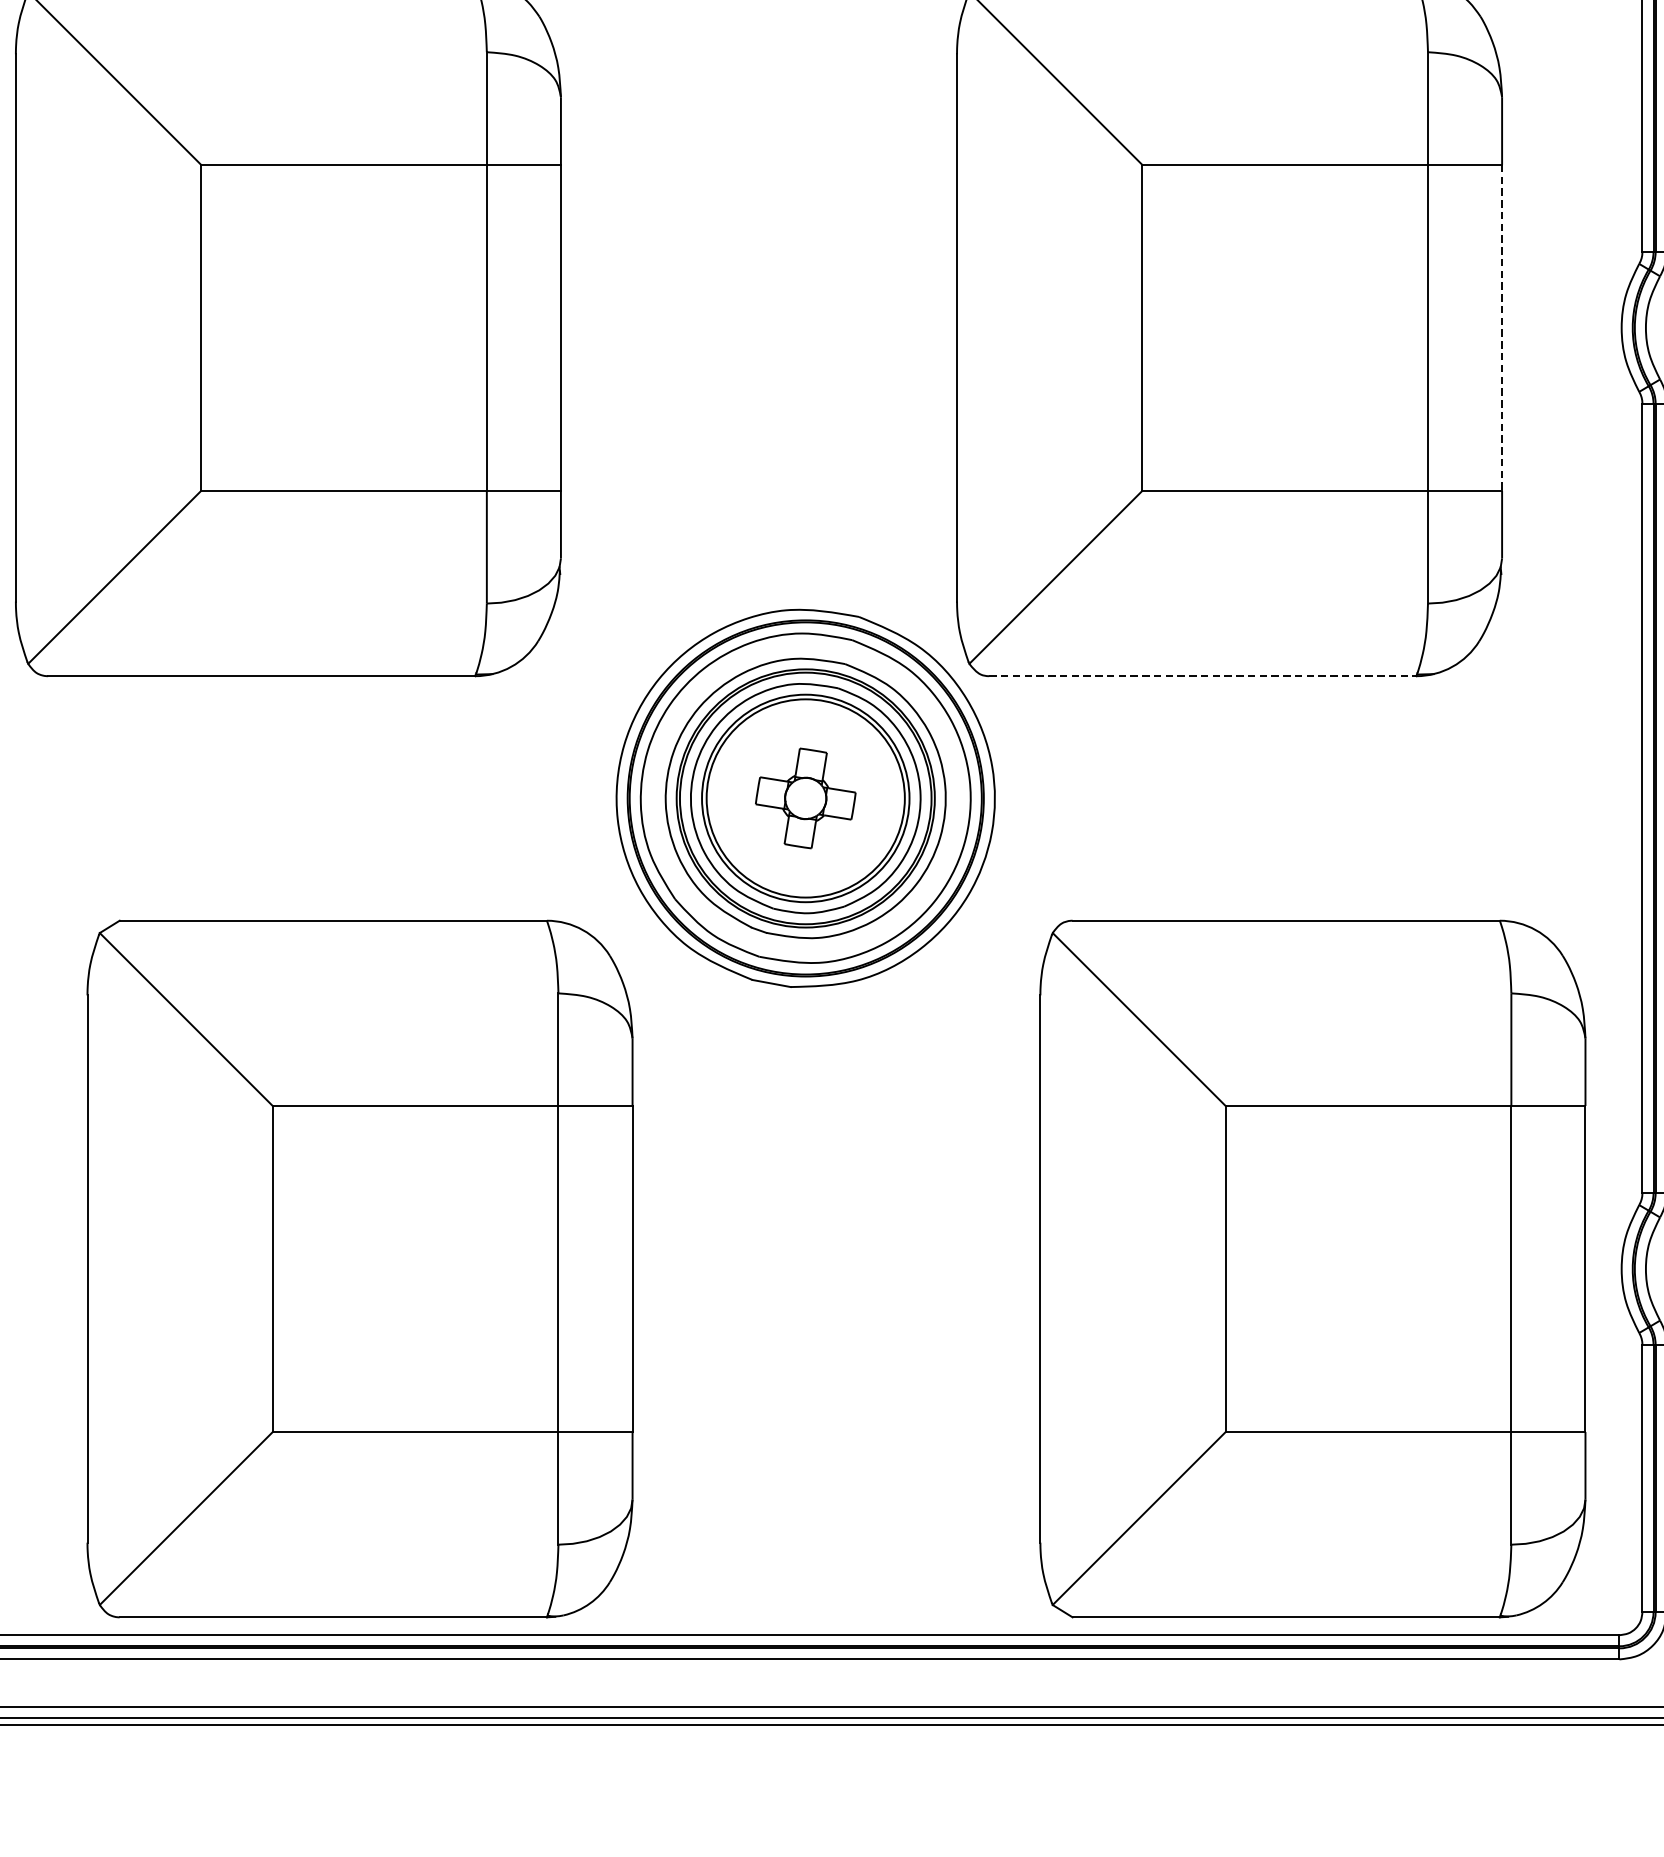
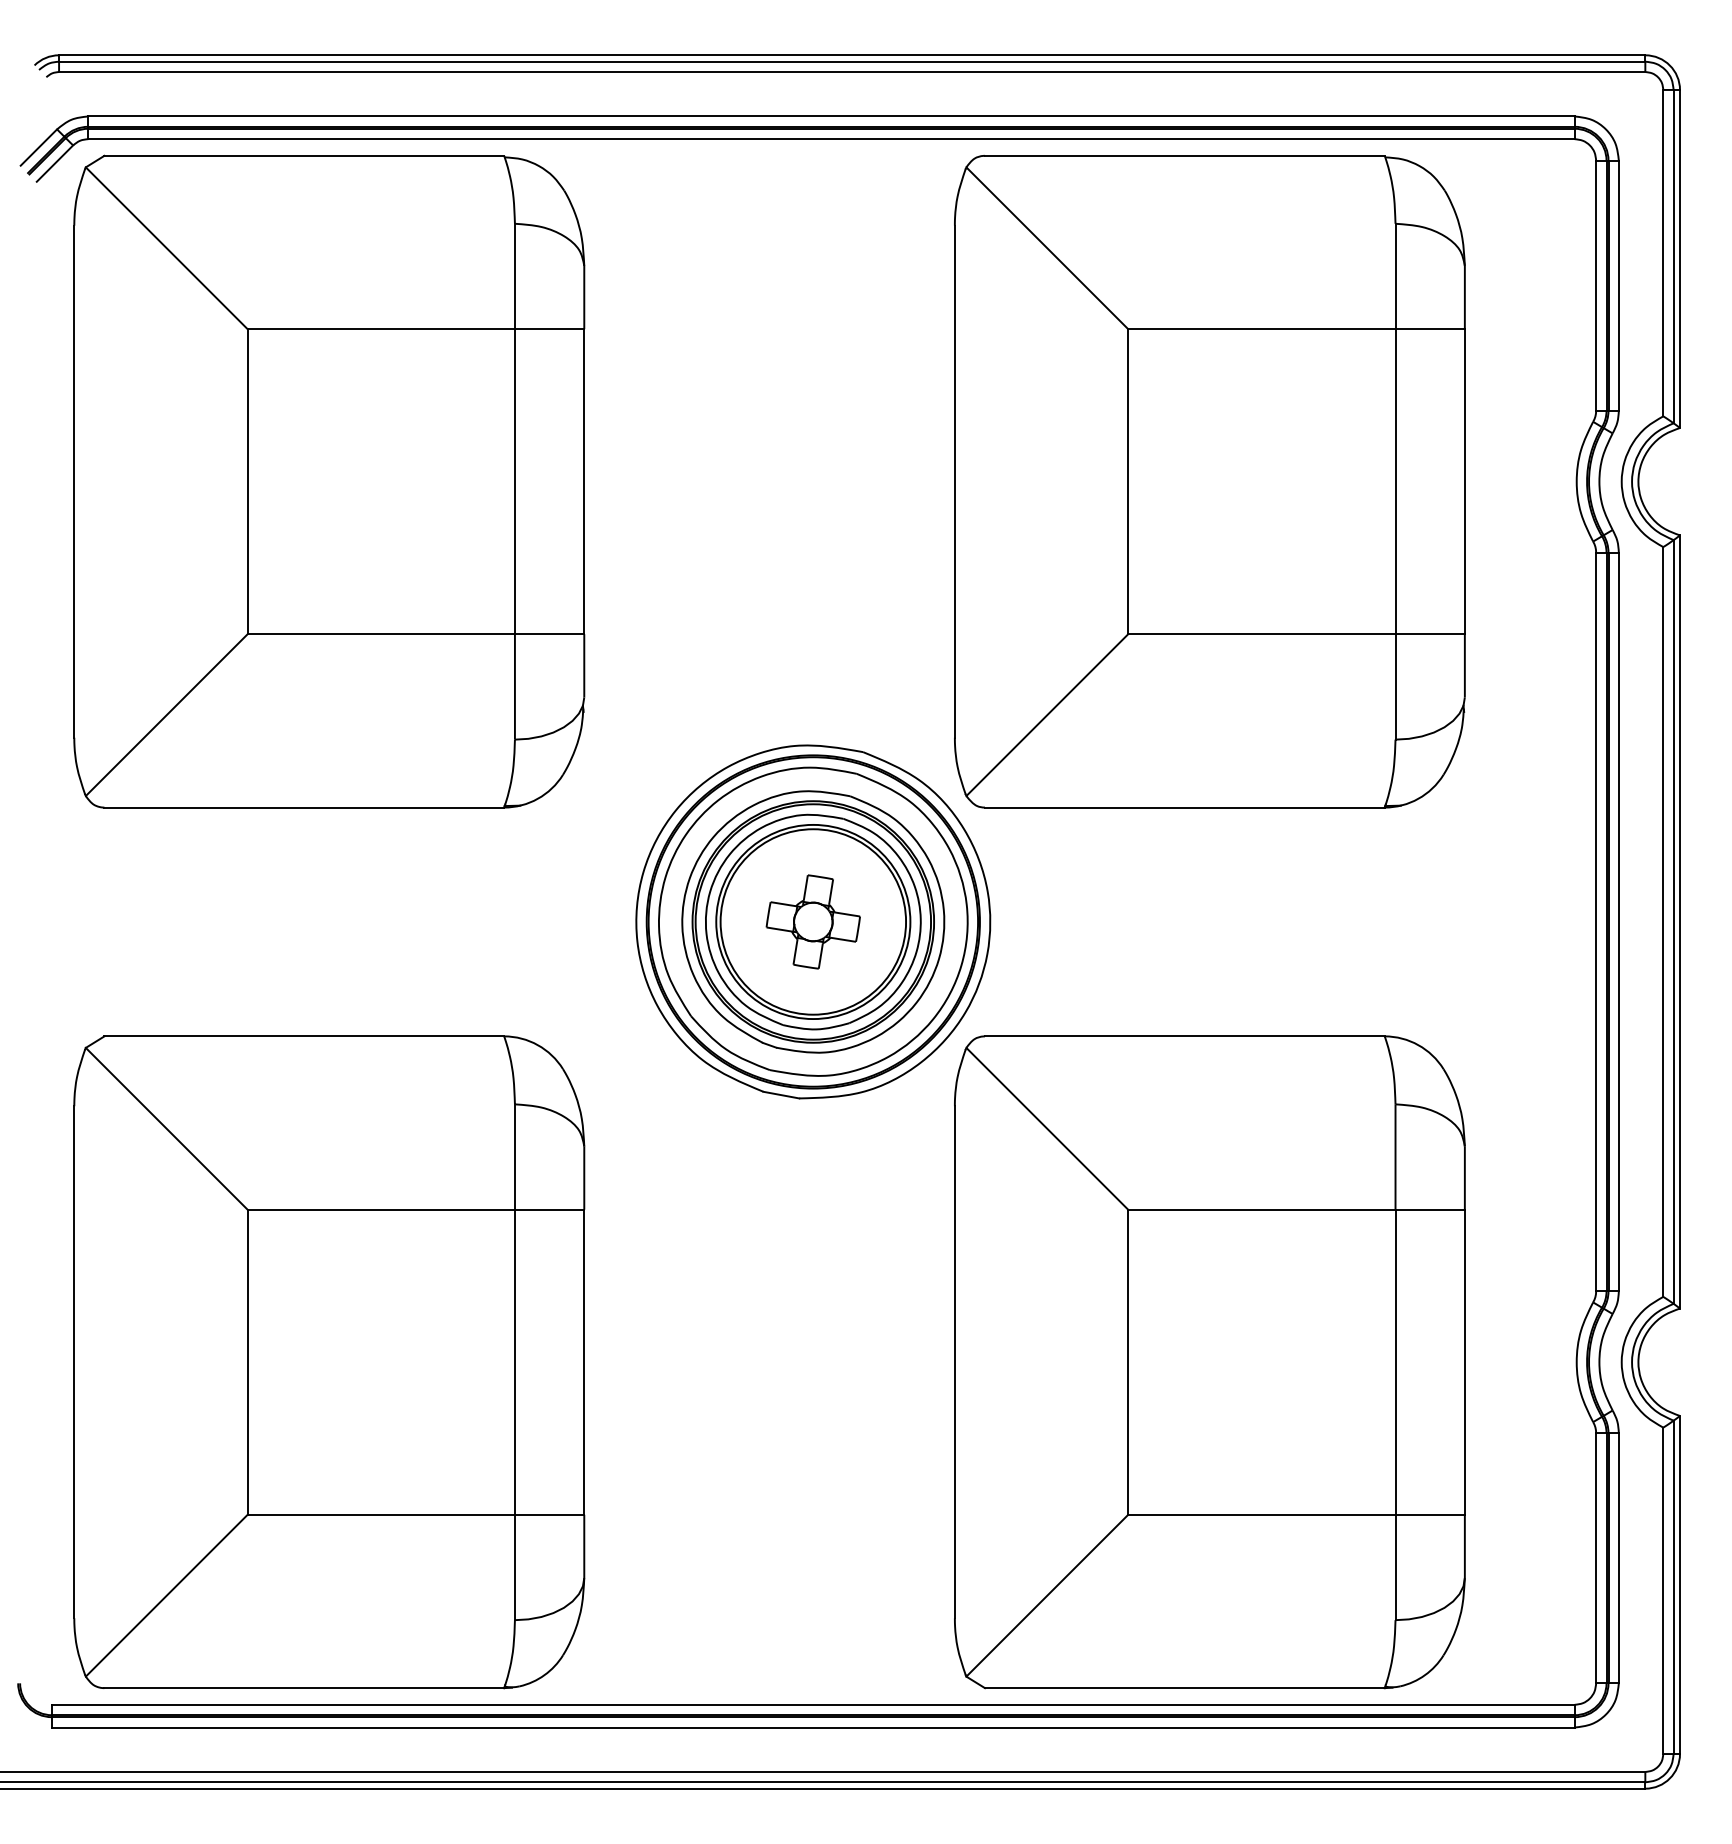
line: (1501, 327) -> (1464, 481), dashed -> solid
line: (1202, 676) -> (1184, 807), dashed -> solid
part: (360, 1269) -> (329, 1362), moved
part: (1312, 1269) -> (1209, 1362), moved

